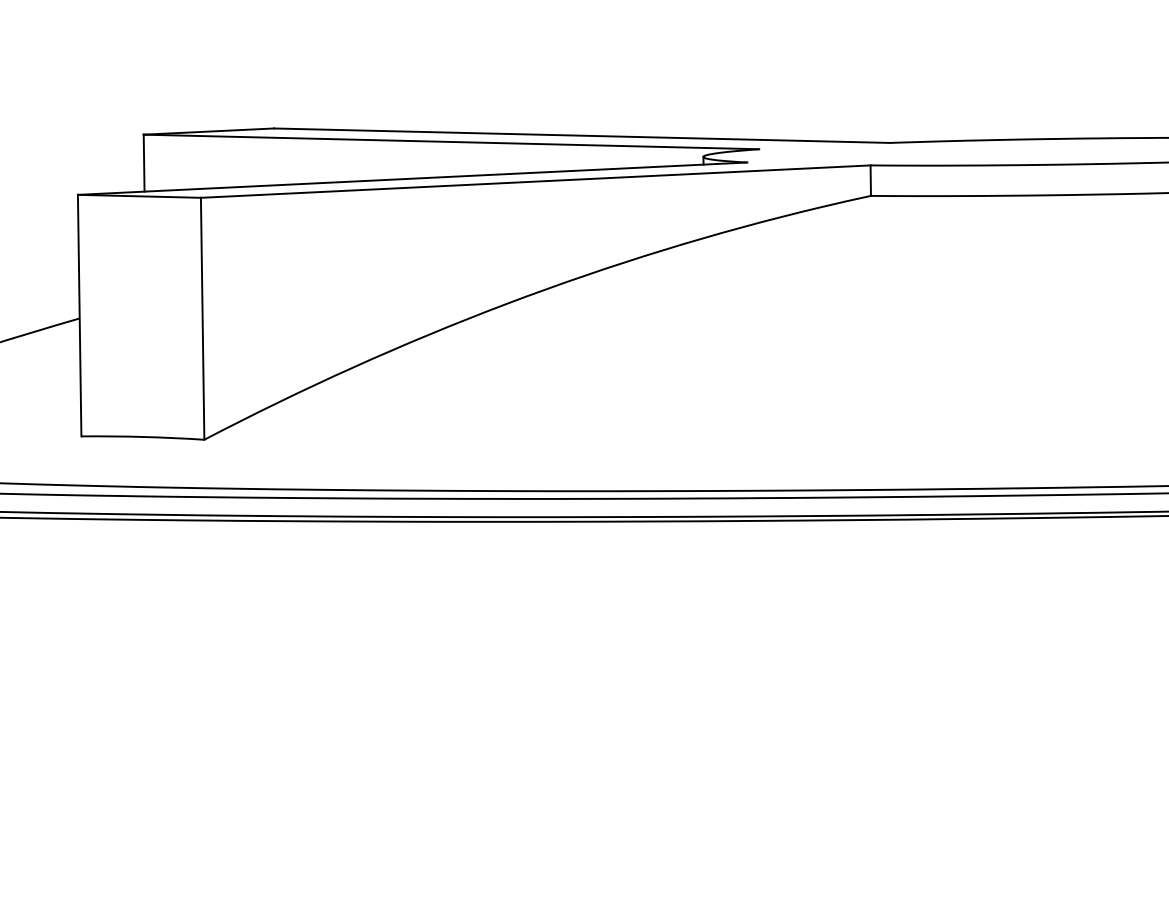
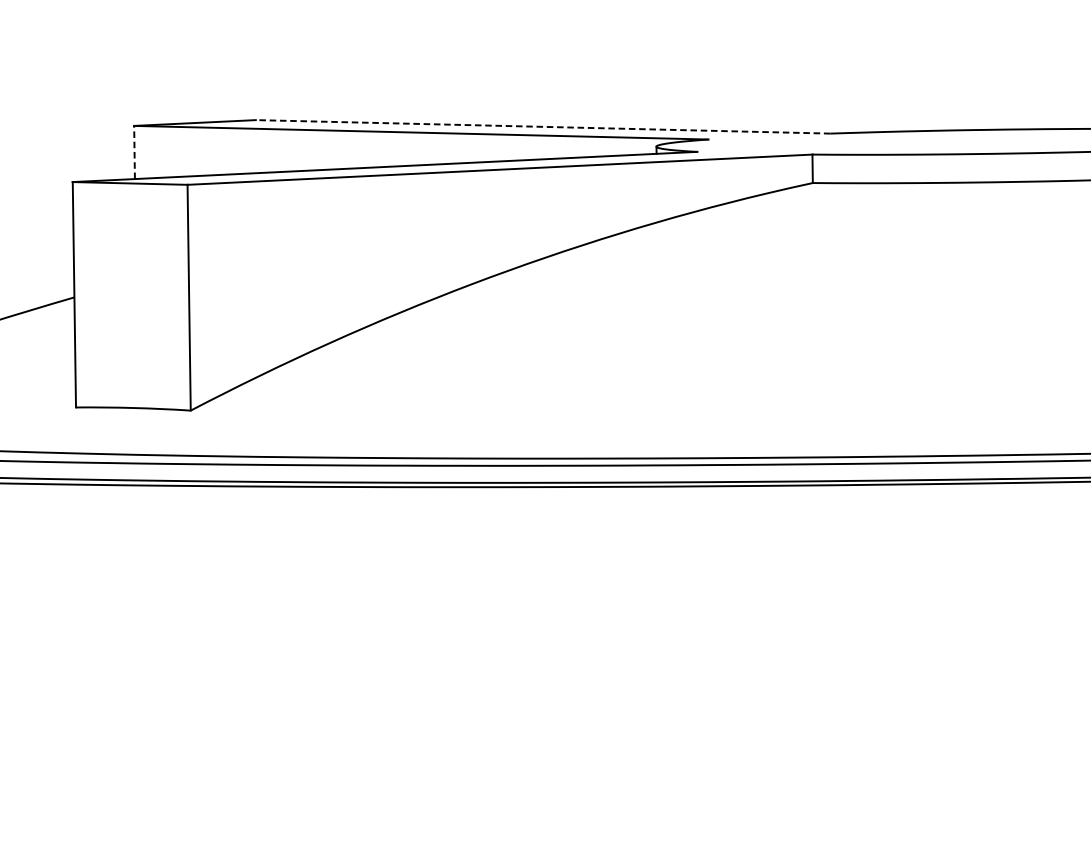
line: (581, 135) -> (542, 126), solid -> dashed
line: (144, 162) -> (134, 151), solid -> dashed

